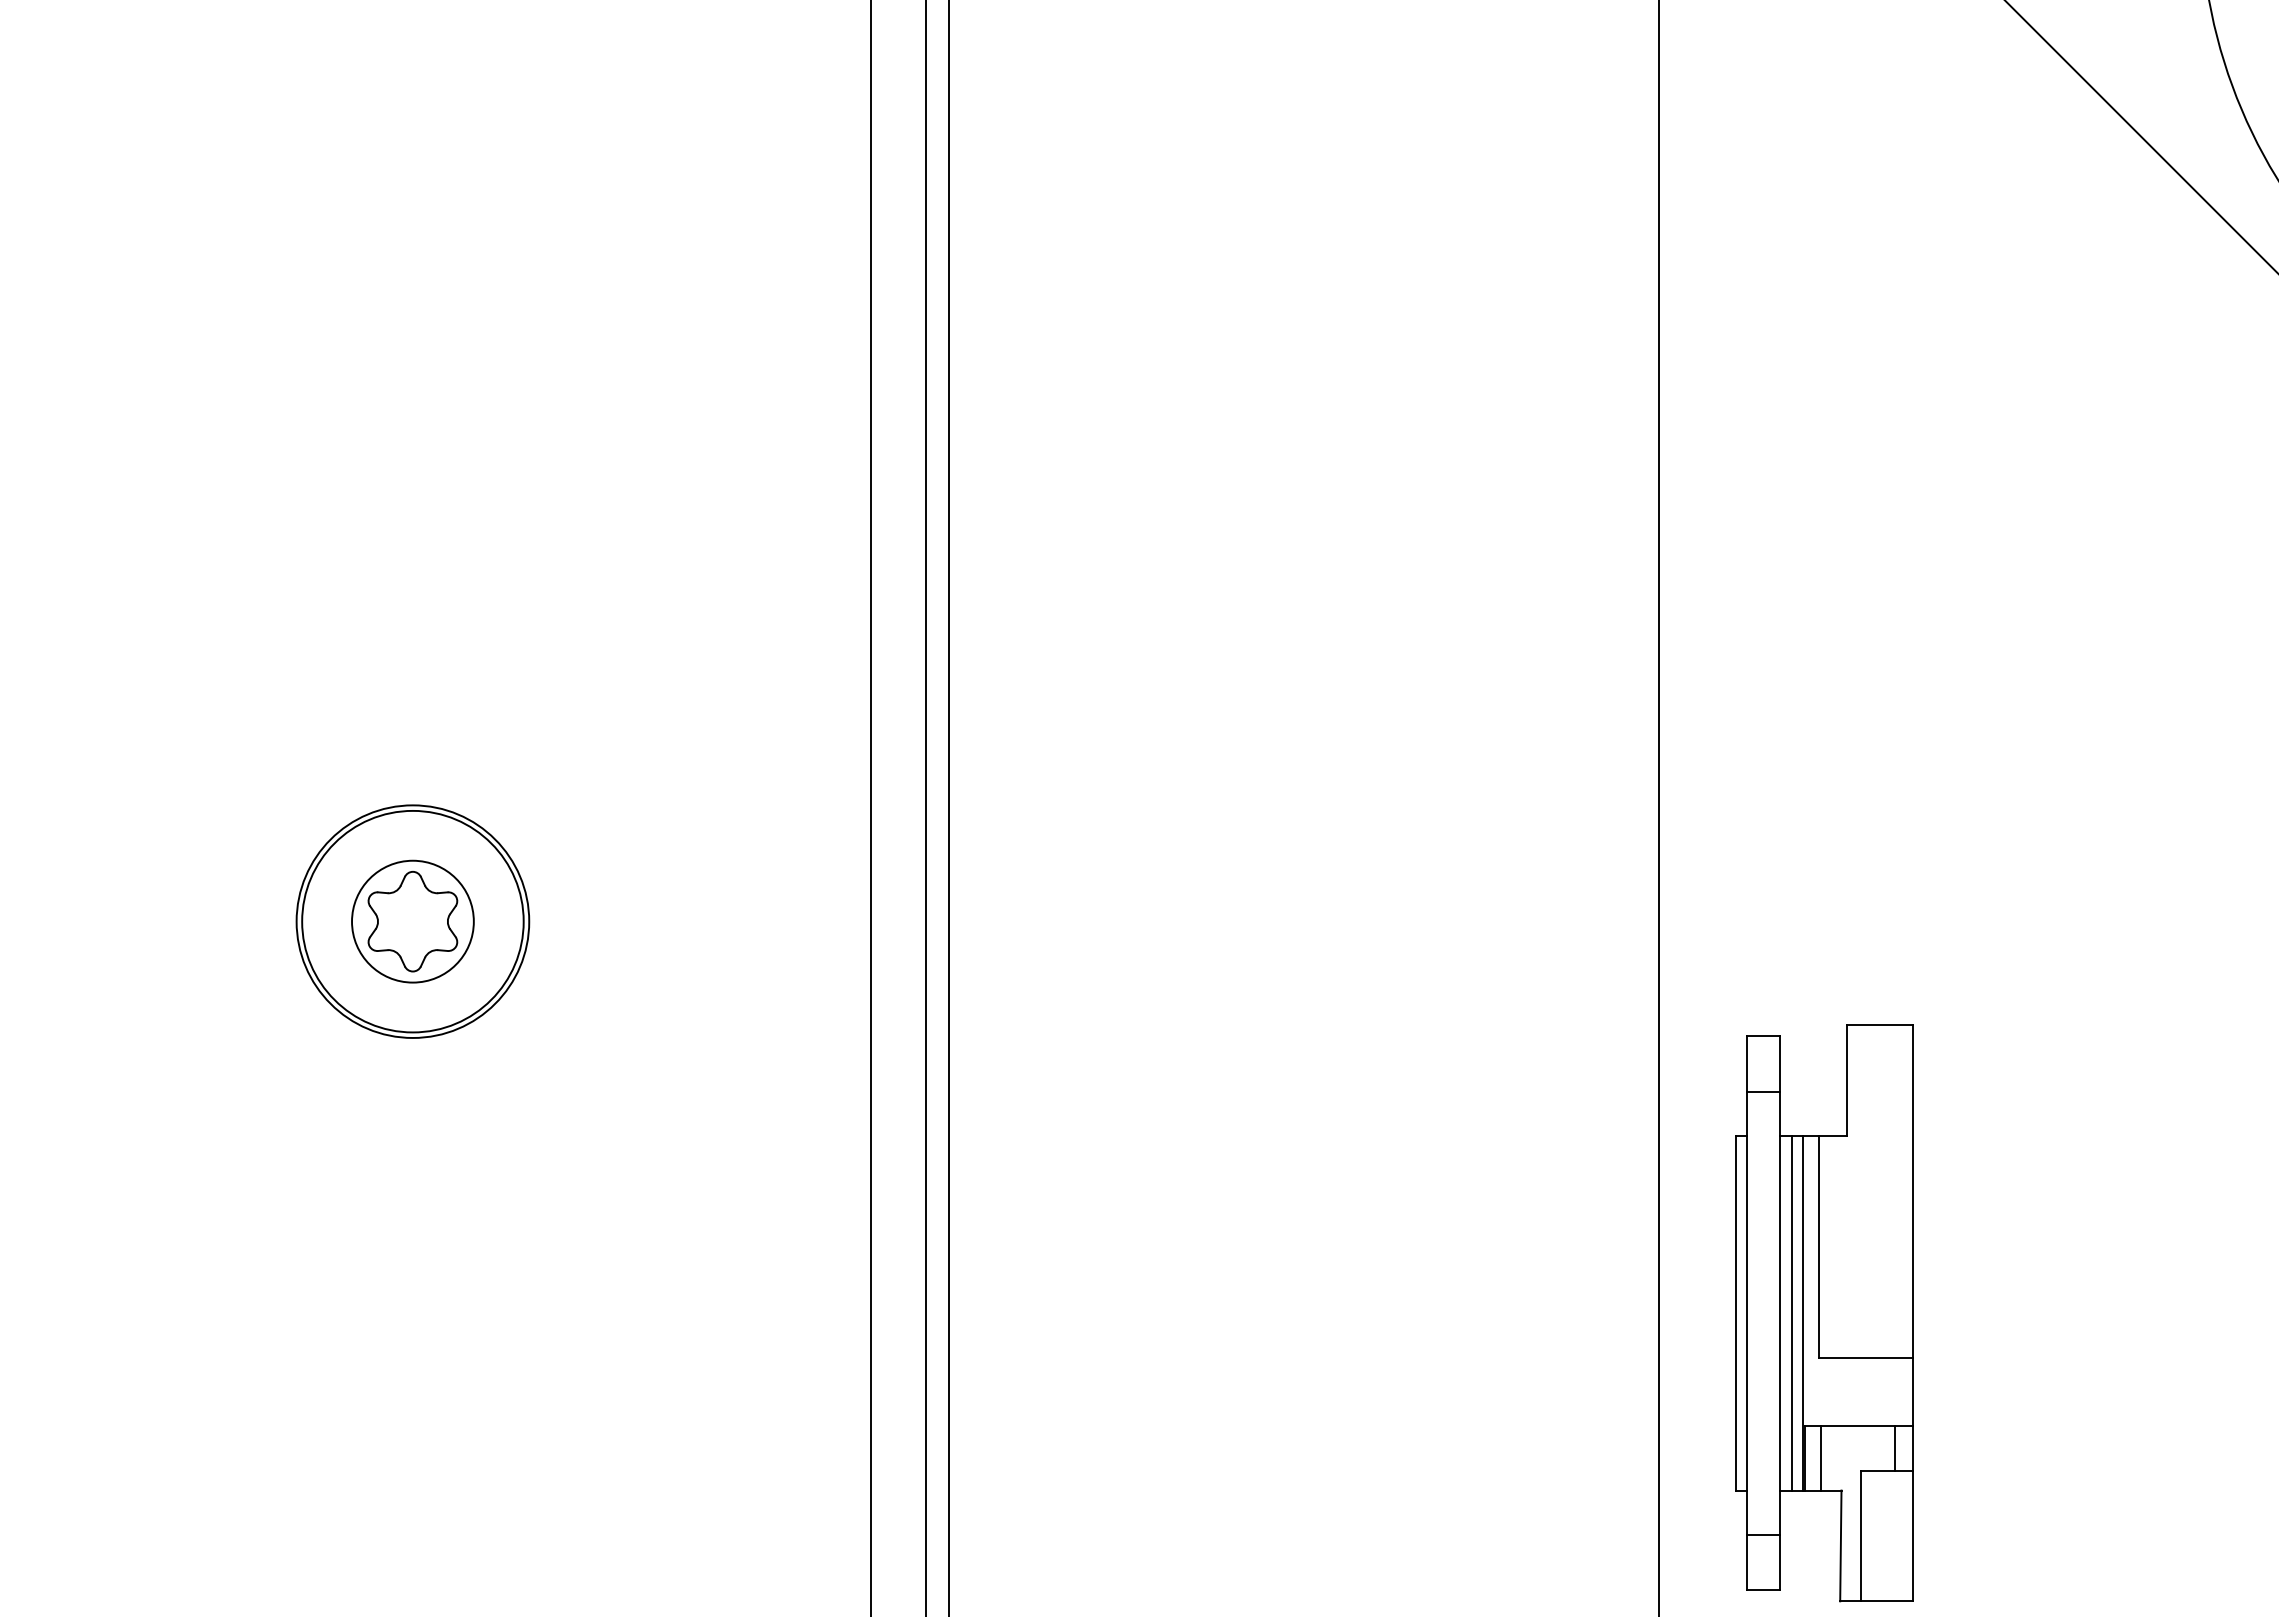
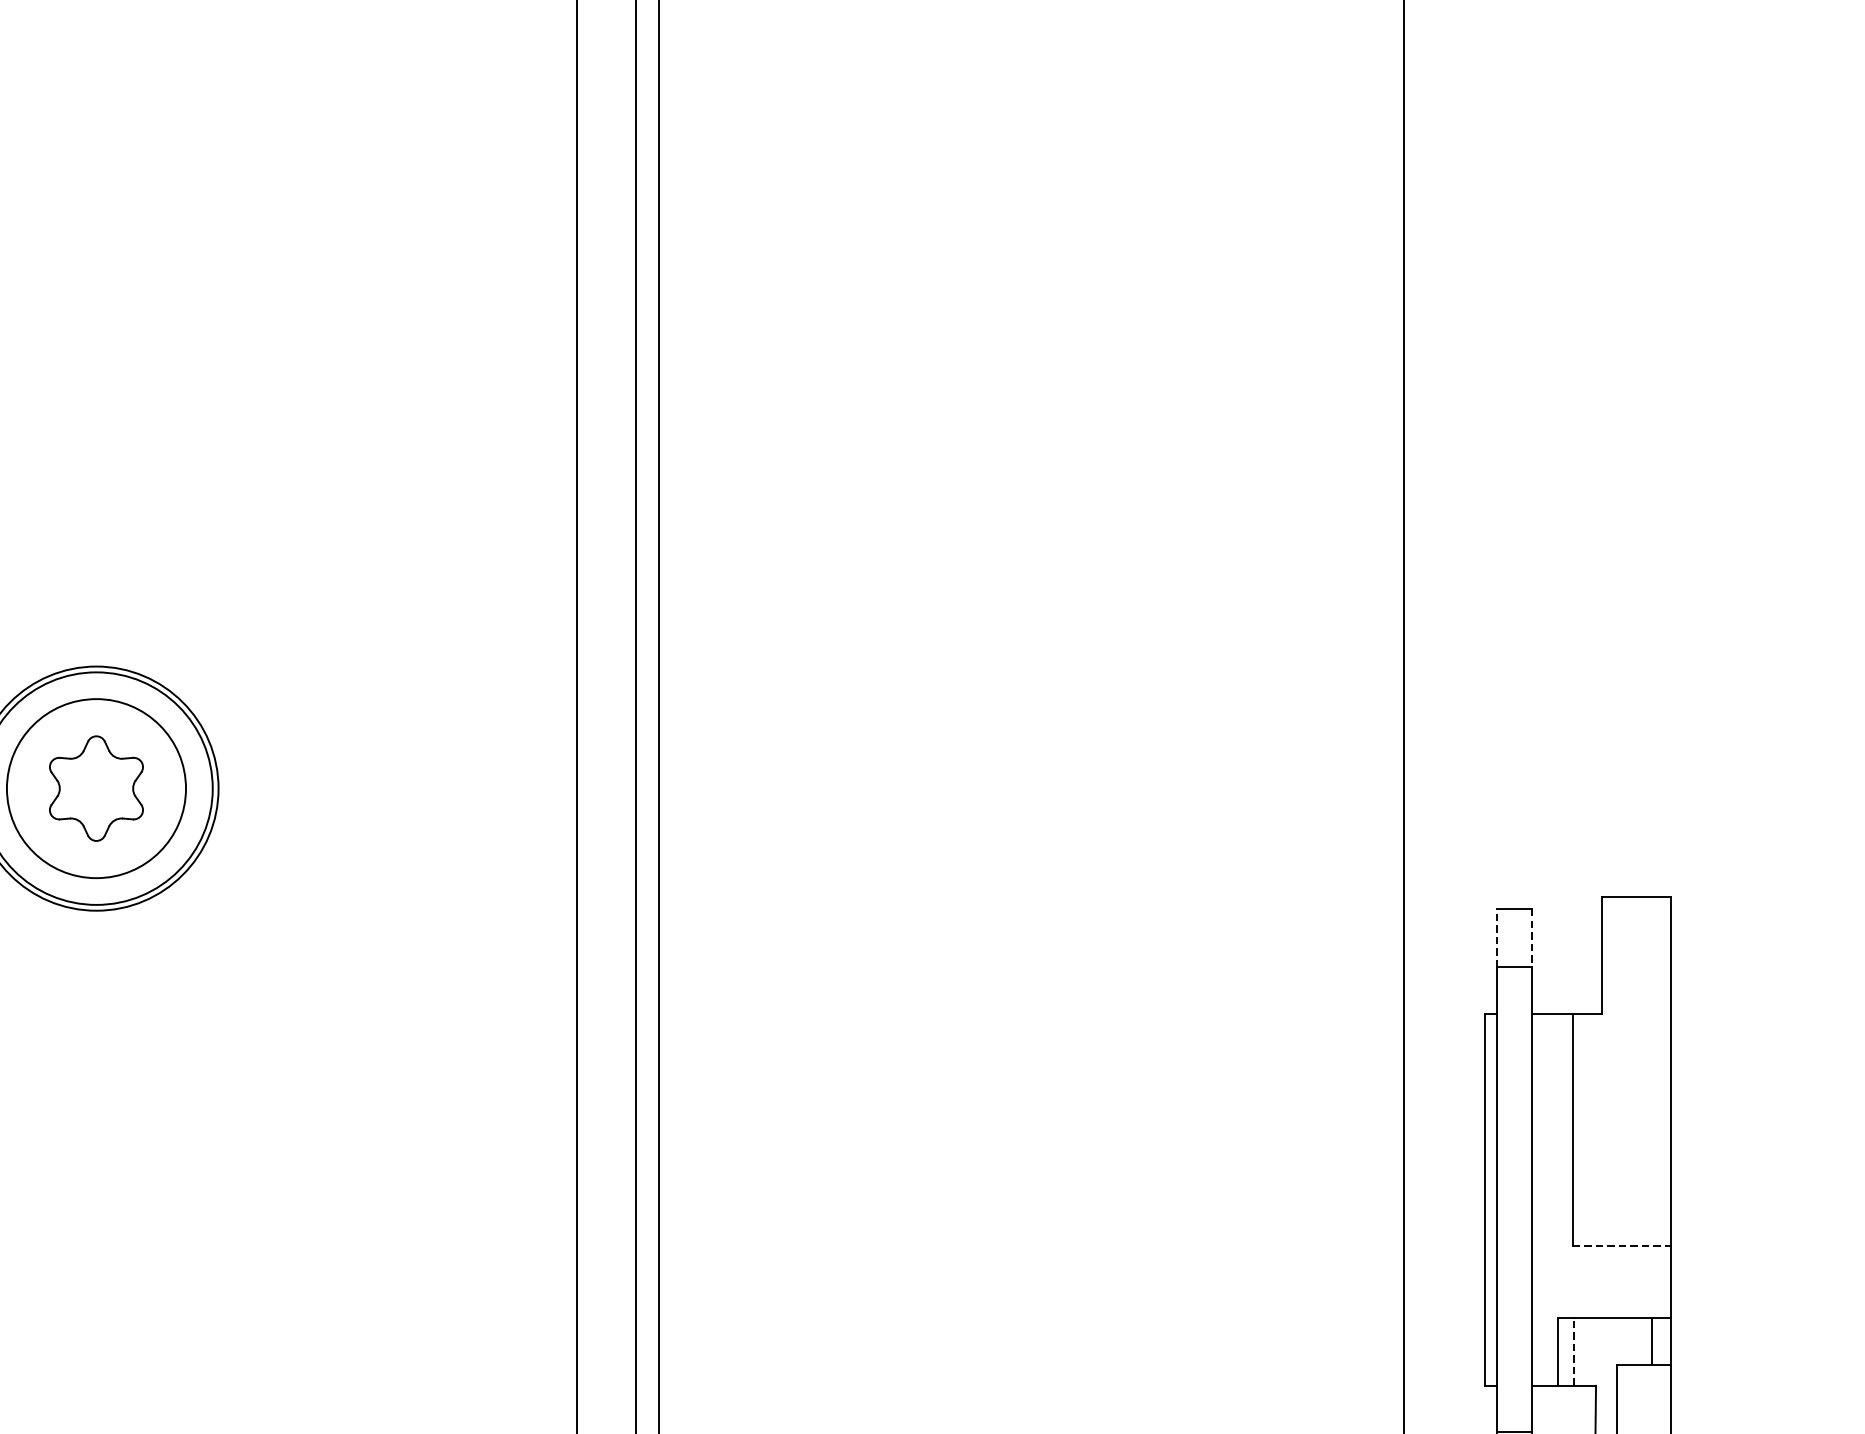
circle: (412, 921) -> (96, 788), size x1.4
line: (1747, 1064) -> (1497, 938), solid -> dashed
line: (1780, 1064) -> (1532, 938), solid -> dashed
line: (1791, 1313) -> (1543, 1199), removed
line: (1802, 1313) -> (1555, 1199), removed
line: (1866, 1357) -> (1622, 1246), solid -> dashed
line: (1820, 1457) -> (1574, 1351), solid -> dashed

